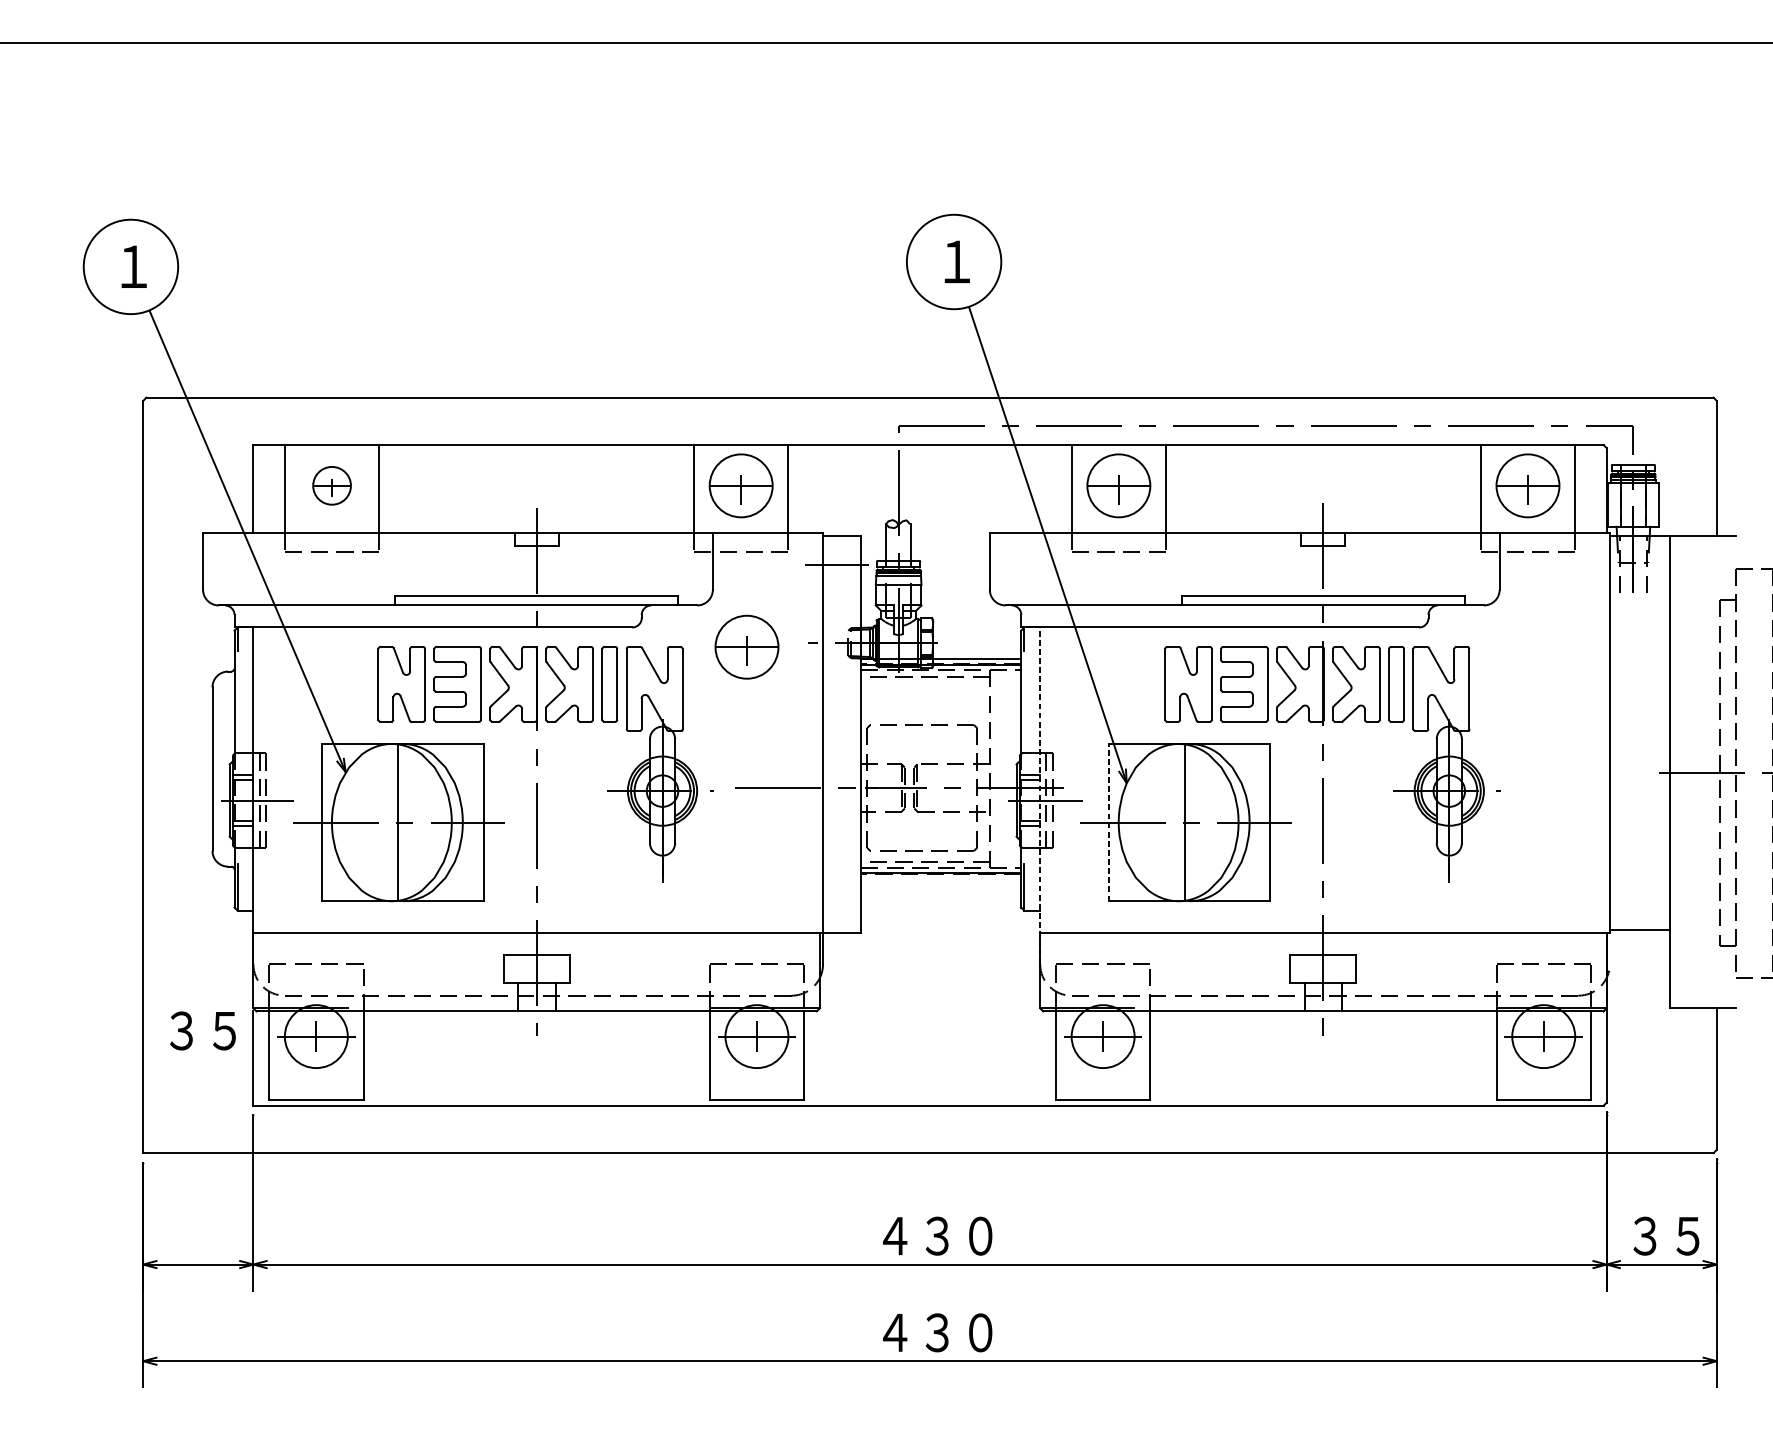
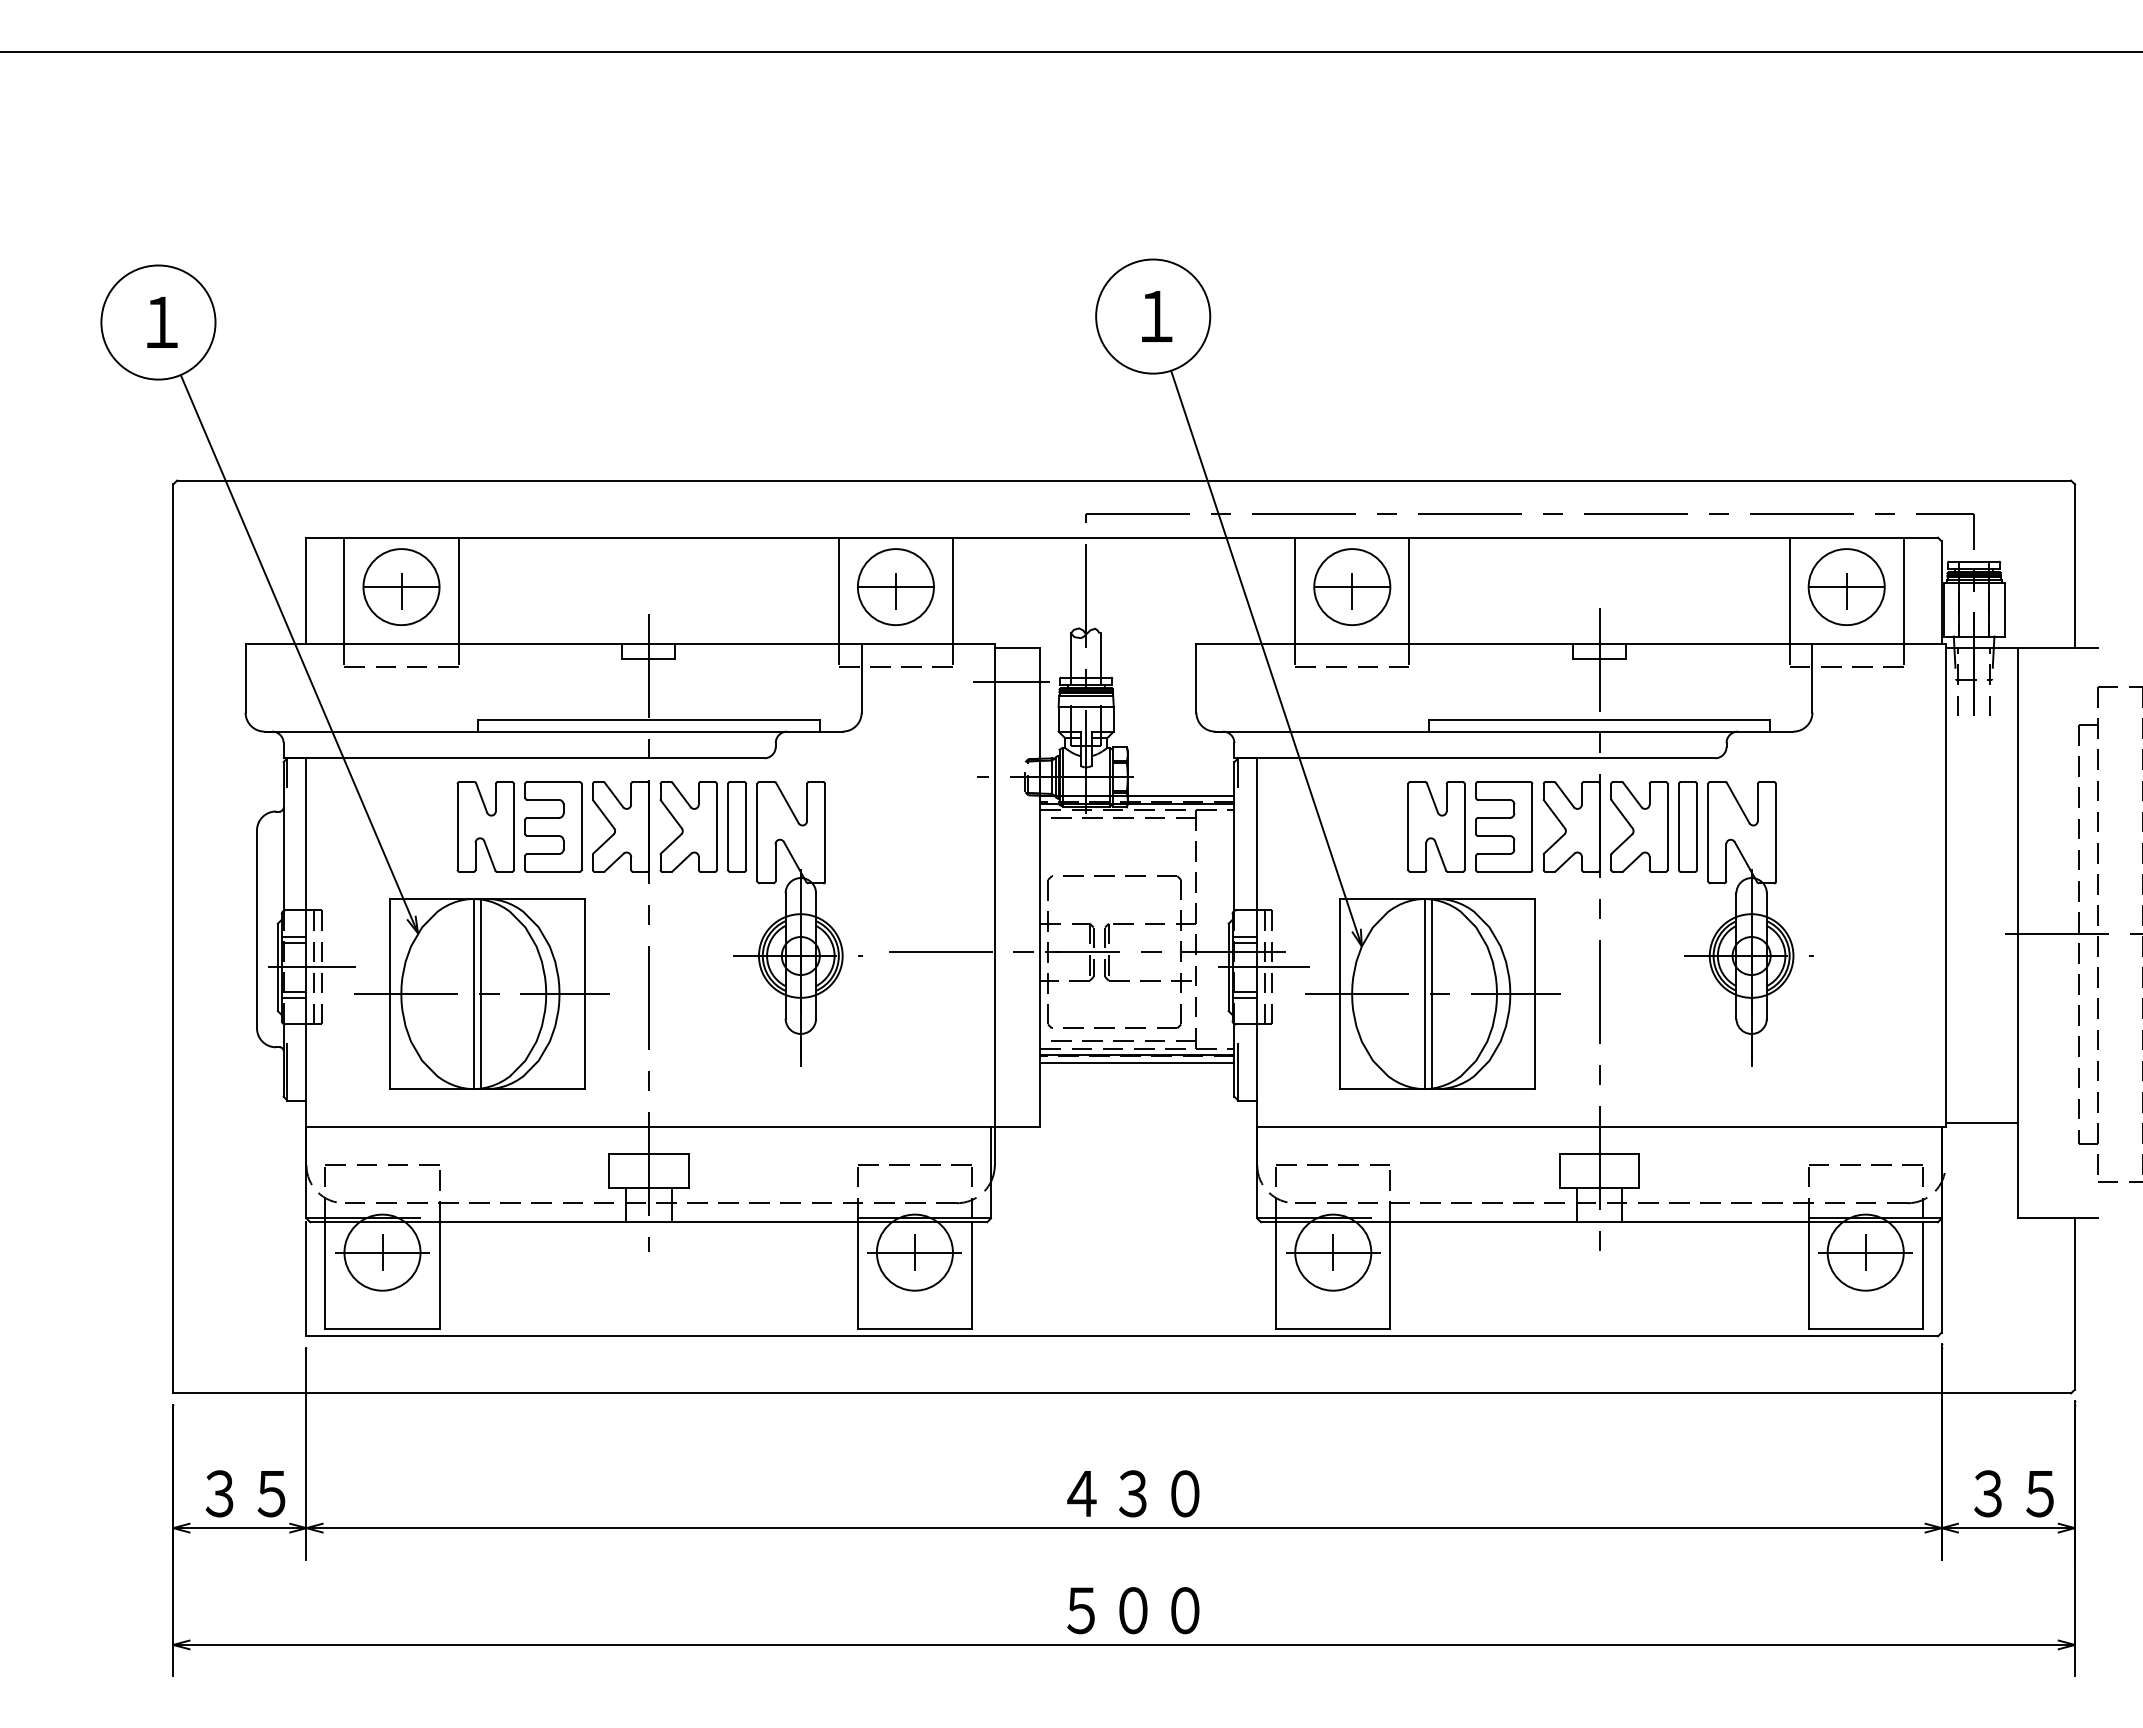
part: (332, 485) -> (401, 586), size x1.67
part: (746, 646) -> (902, 781), removed
line: (1040, 795) -> (1257, 961), dashed -> solid
line: (391, 822) -> (473, 993), added
line: (1109, 822) -> (1340, 993), dashed -> solid
line: (1178, 822) -> (1424, 993), added
line: (941, 879) -> (1137, 1062), added
text: (202, 1030) -> (245, 1493), moved
text: (916, 1332) -> (1107, 1610), ４３０ -> ５００

